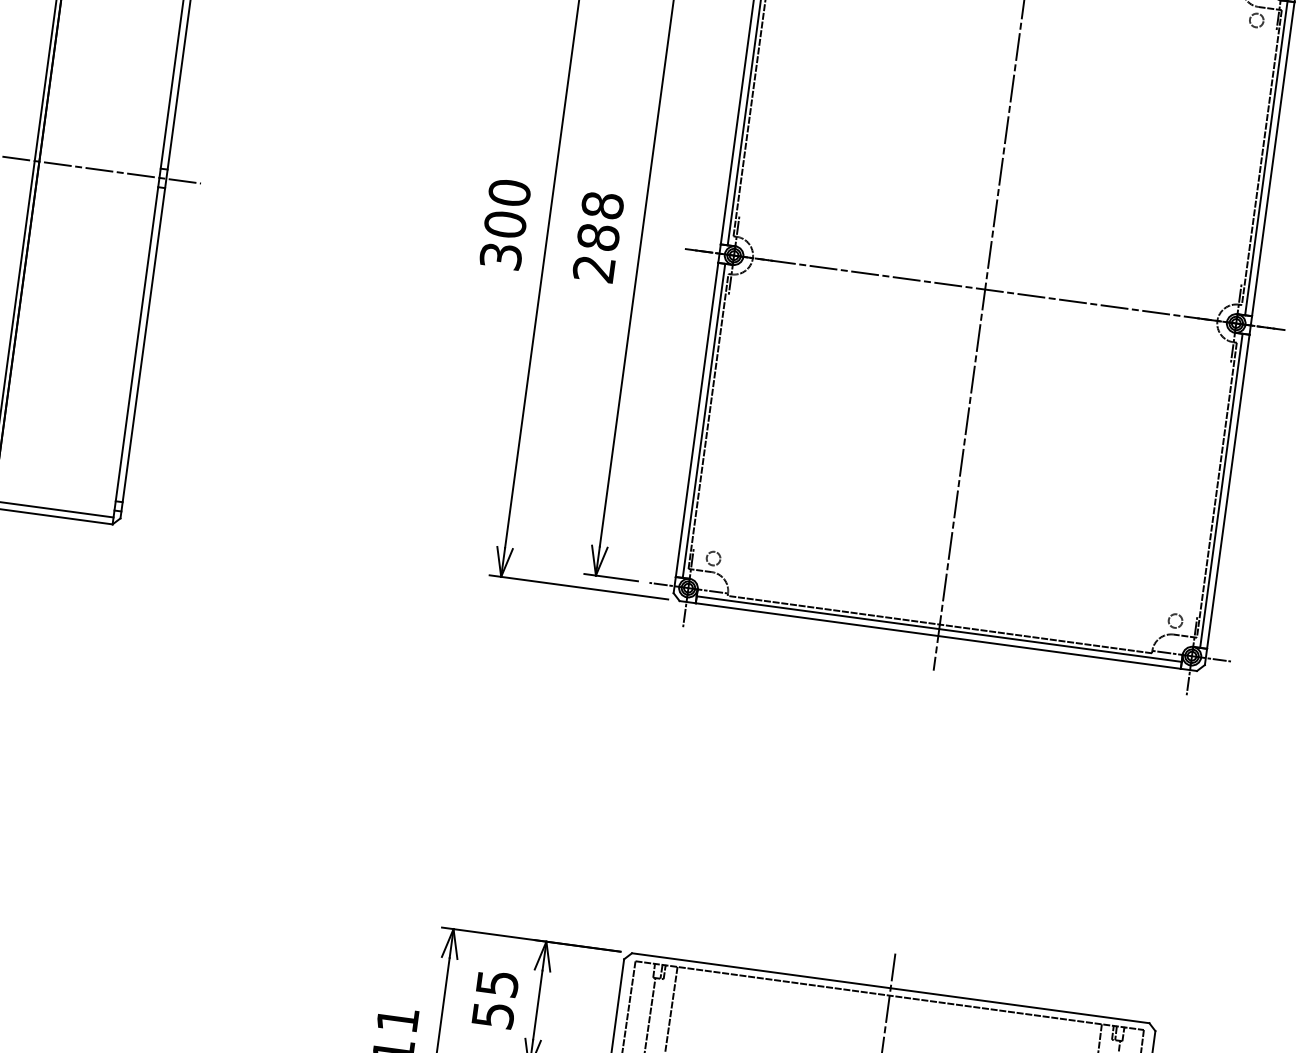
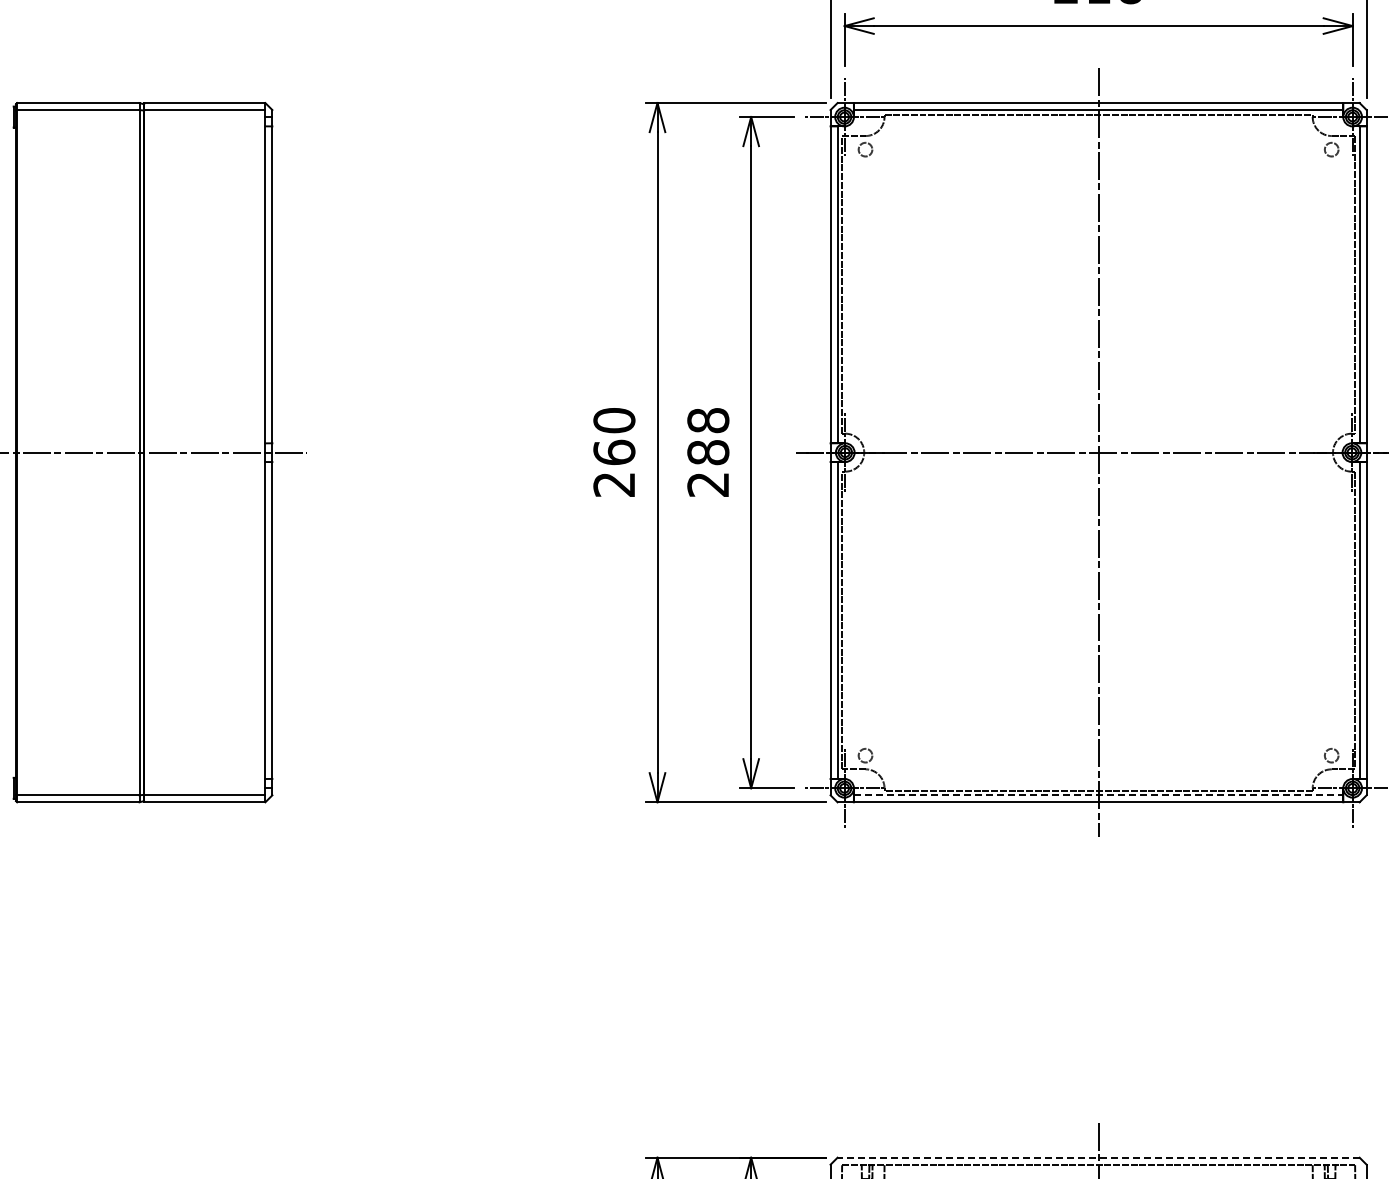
text: (503, 239) -> (614, 467), 300 -> 260
line: (939, 629) -> (1098, 795), solid -> dashed
line: (890, 988) -> (1098, 1157), solid -> dashed

